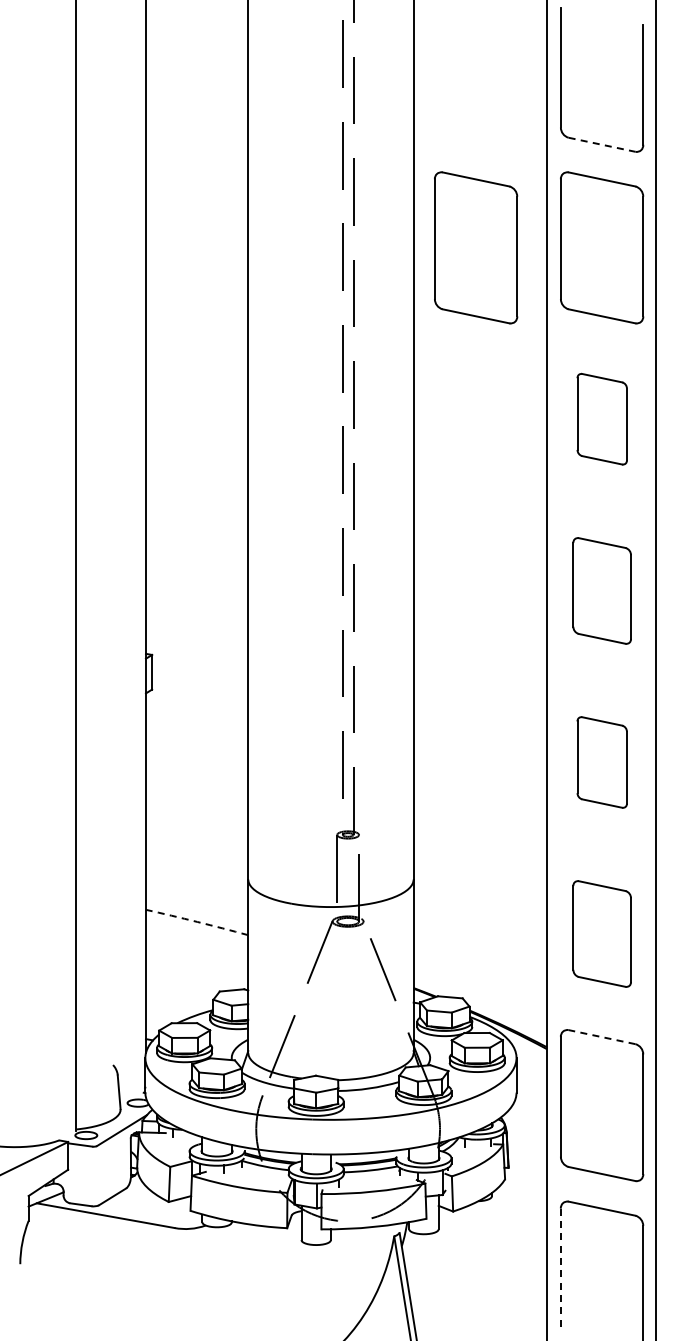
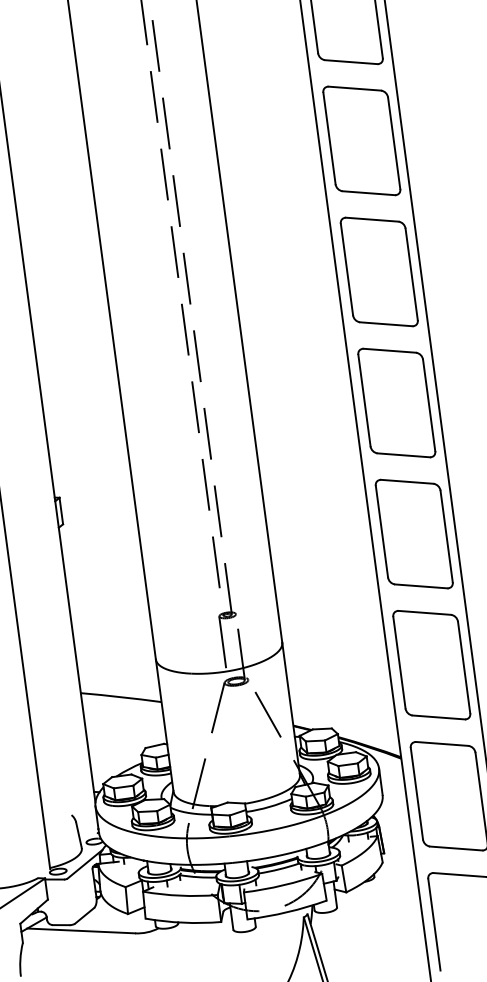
line: (602, 144) -> (351, 61), dashed -> solid
part: (476, 247) -> (265, 153), removed
part: (602, 418) -> (379, 271), size x1.67
part: (602, 590) -> (397, 402), size x1.43
part: (602, 762) -> (414, 534), size x1.67
arc: (197, 921) -> (121, 696), dashed -> solid
part: (602, 933) -> (432, 664), size x1.43
line: (601, 1037) -> (441, 744), dashed -> solid
line: (560, 1268) -> (434, 924), dashed -> solid

